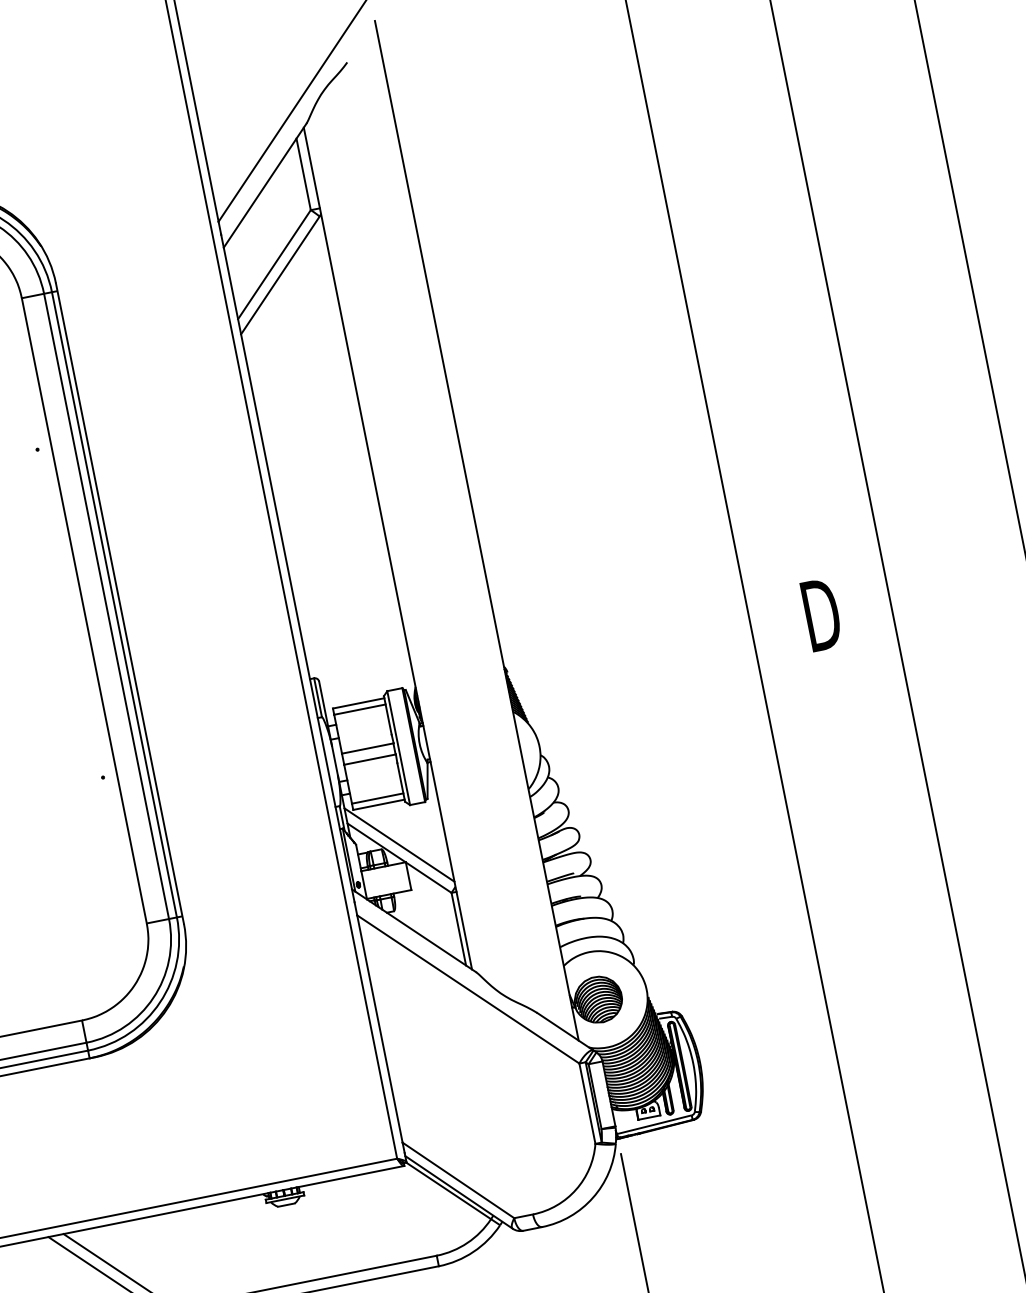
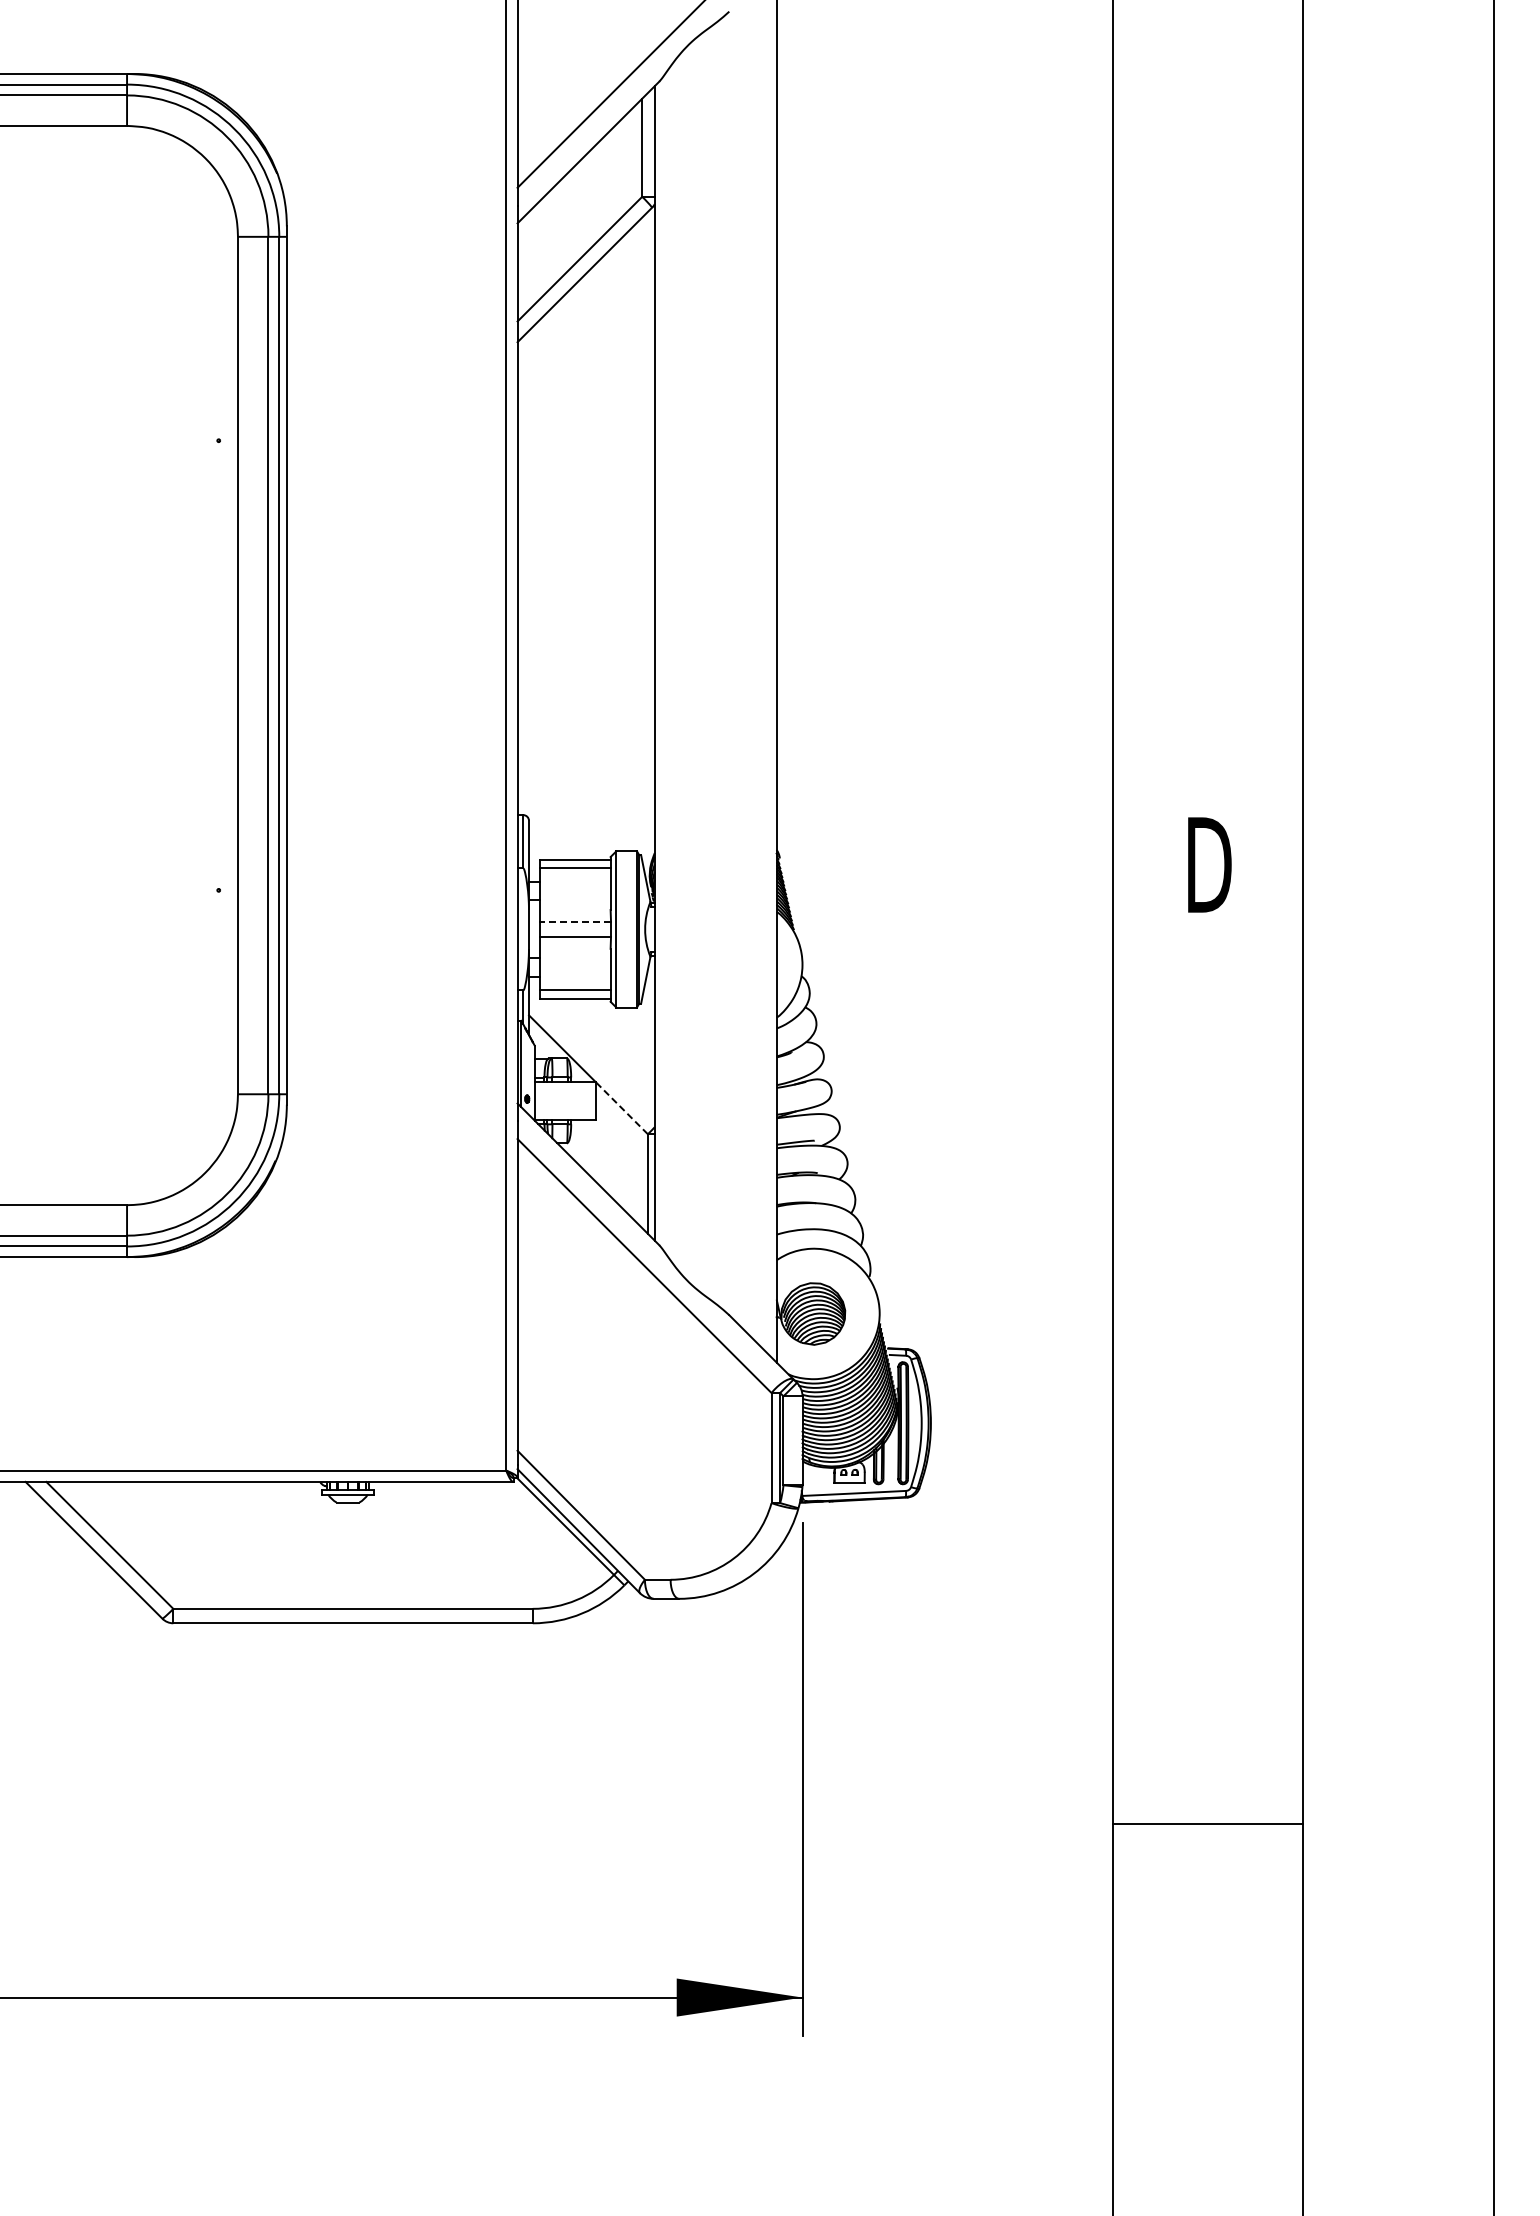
line: (367, 748) -> (575, 921), solid -> dashed
line: (399, 845) -> (591, 1057), removed
line: (428, 877) -> (621, 1108), solid -> dashed

